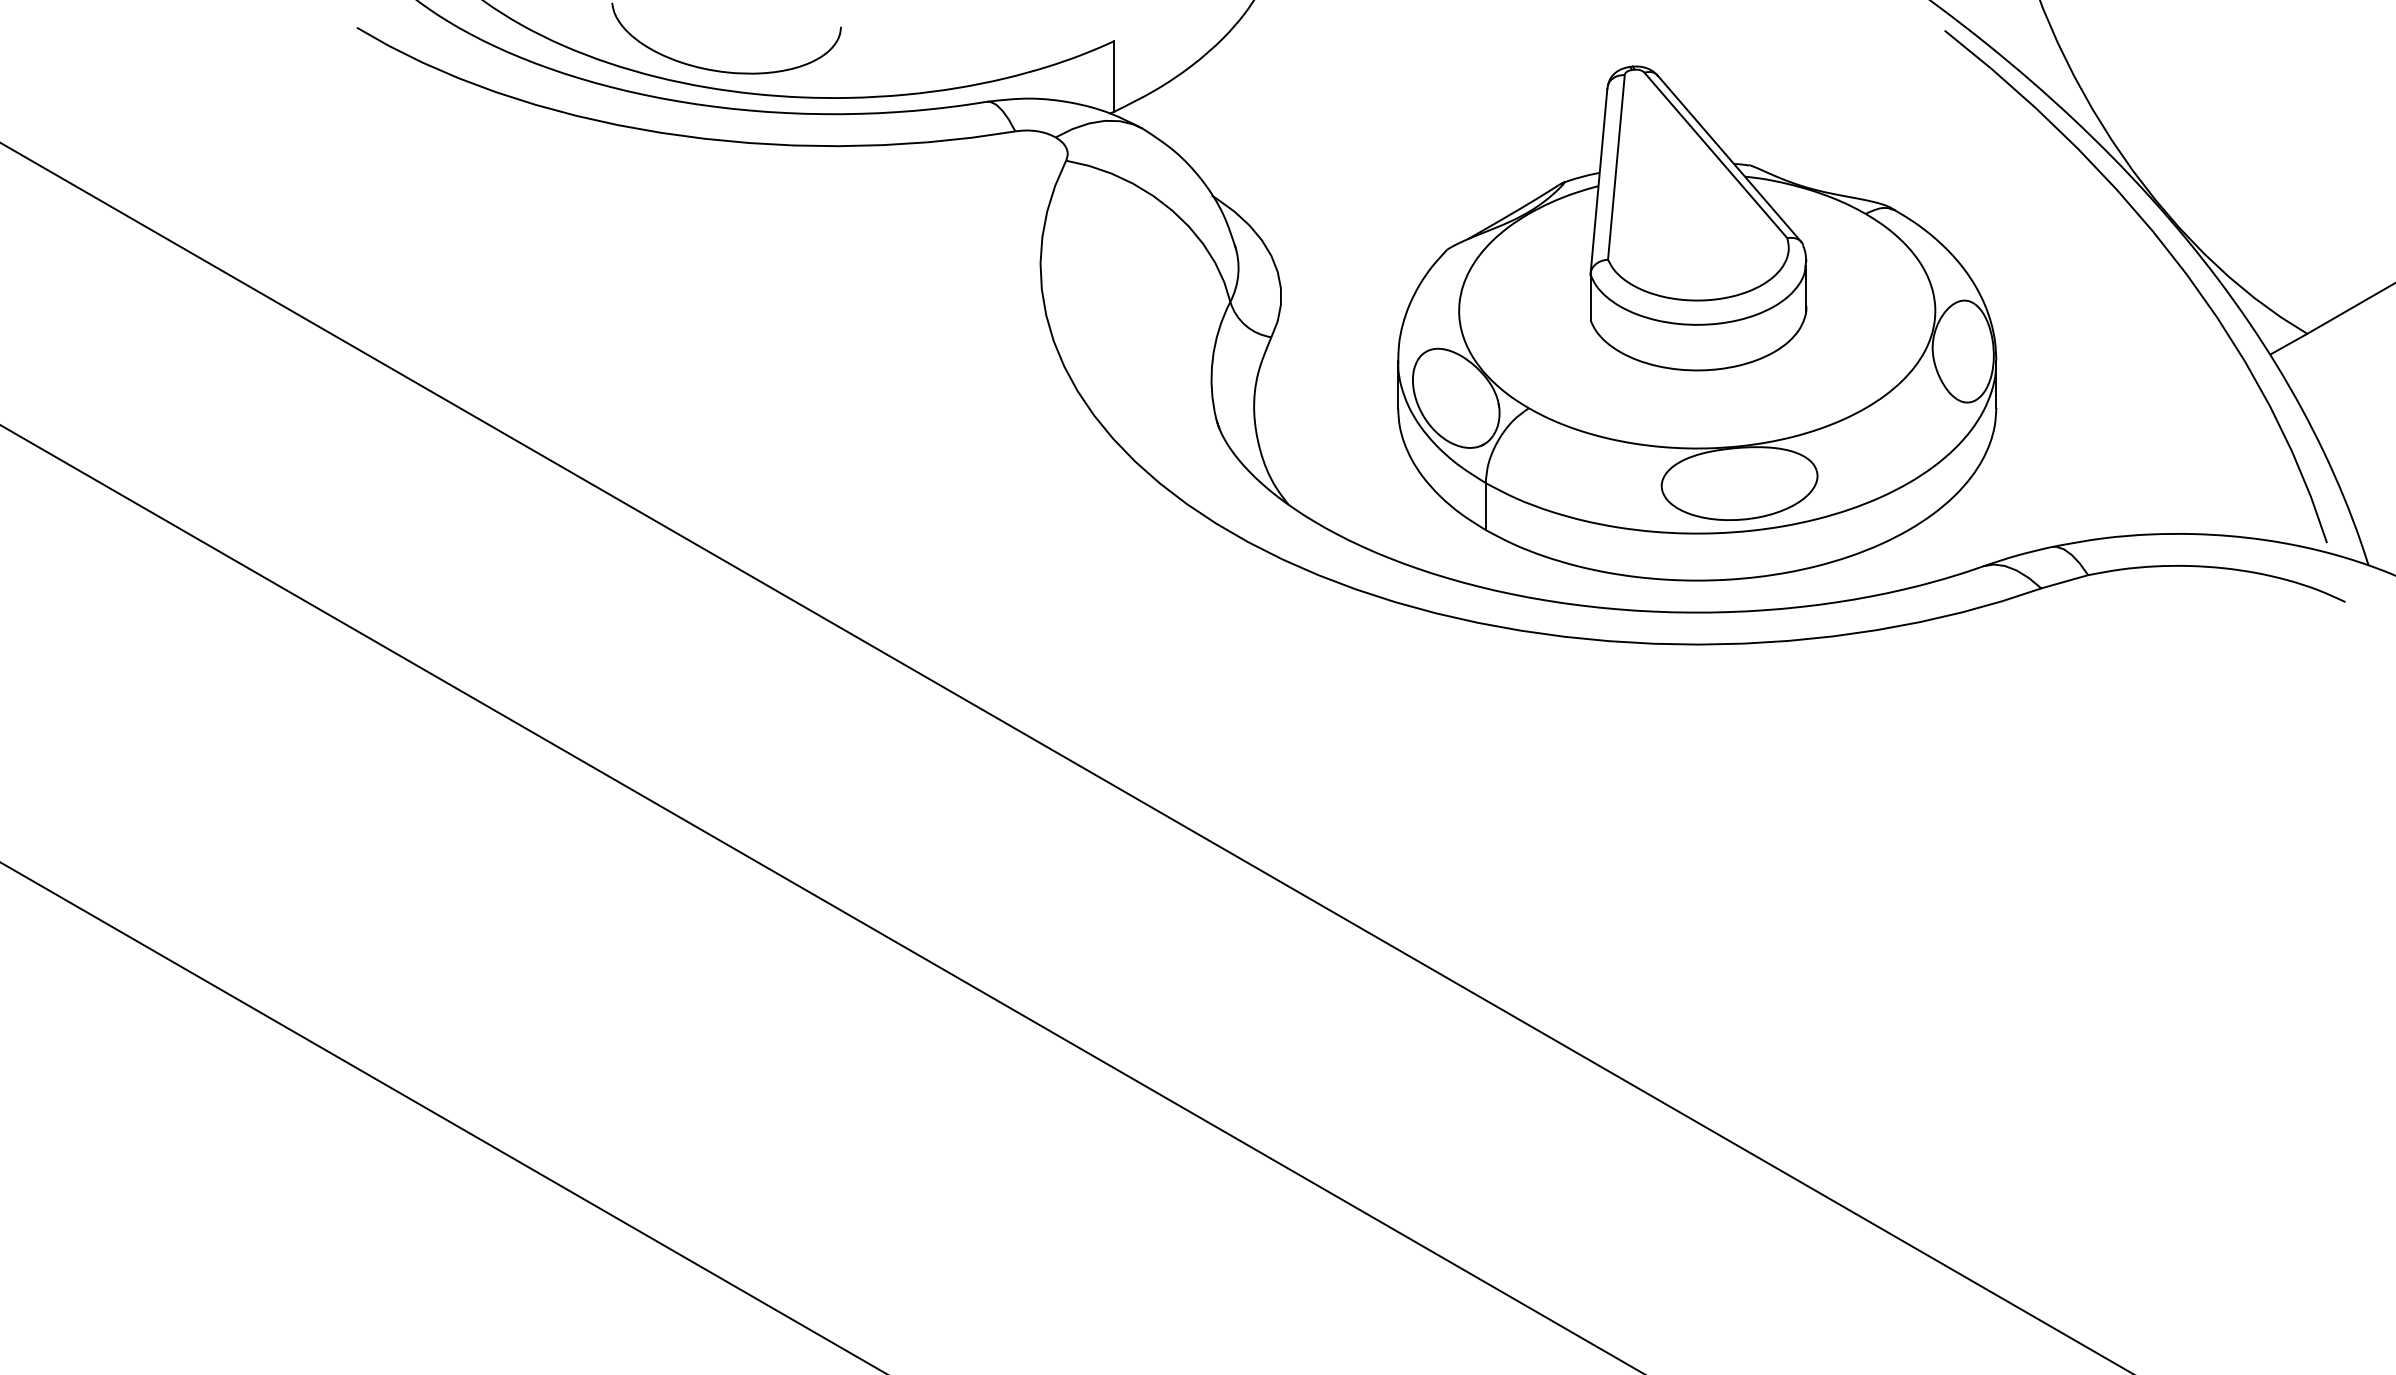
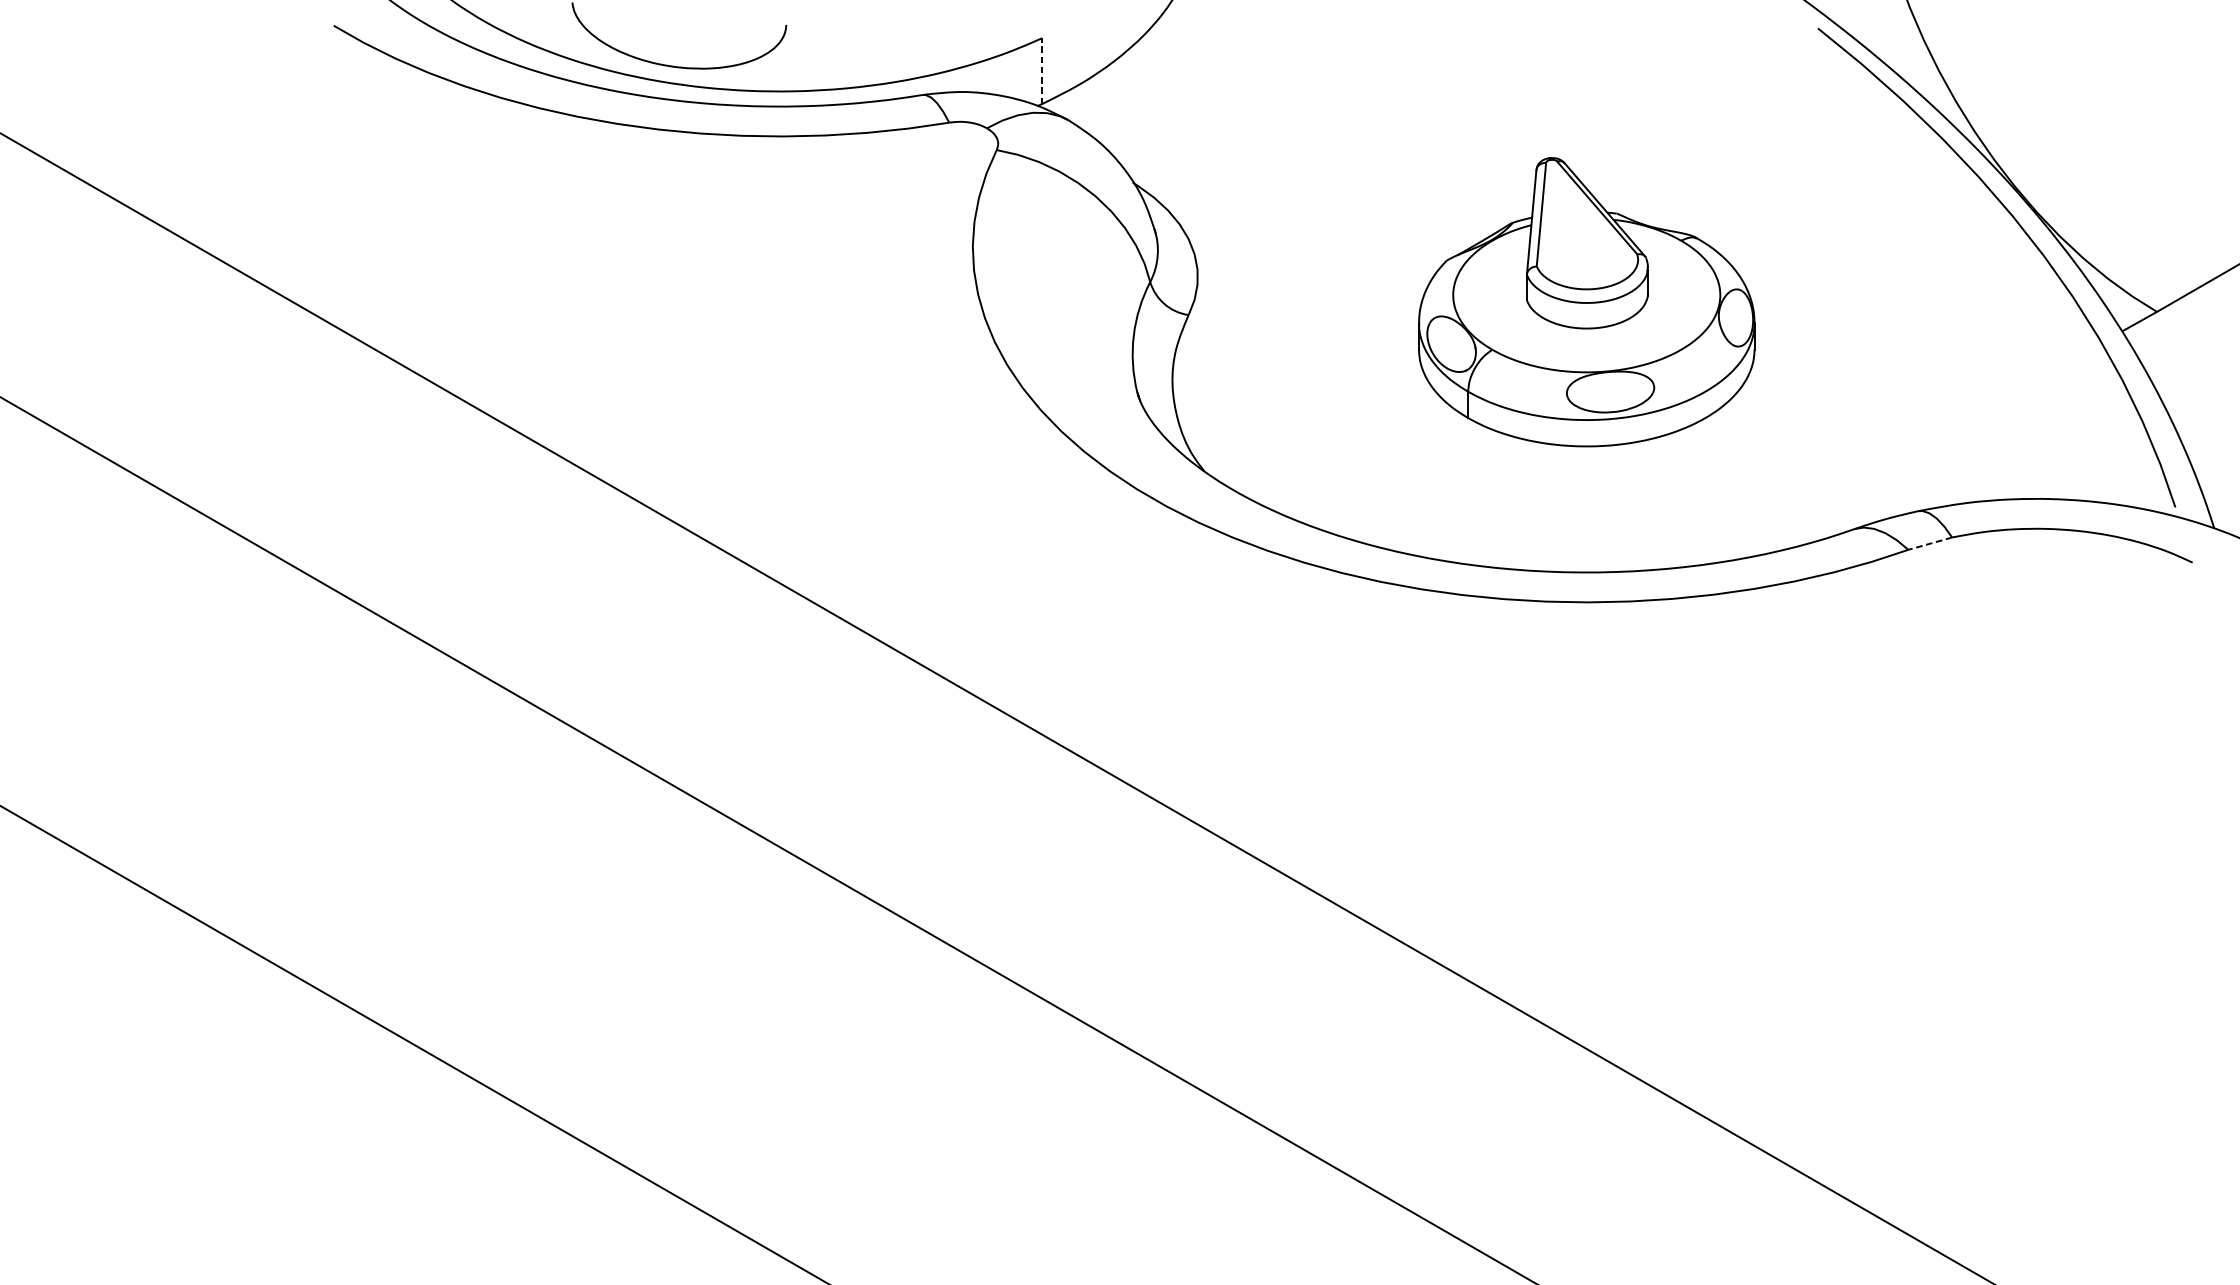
line: (1114, 75) -> (1041, 70), solid -> dashed
part: (1697, 323) -> (1586, 302), size x0.6
line: (2064, 581) -> (1930, 543), solid -> dashed

